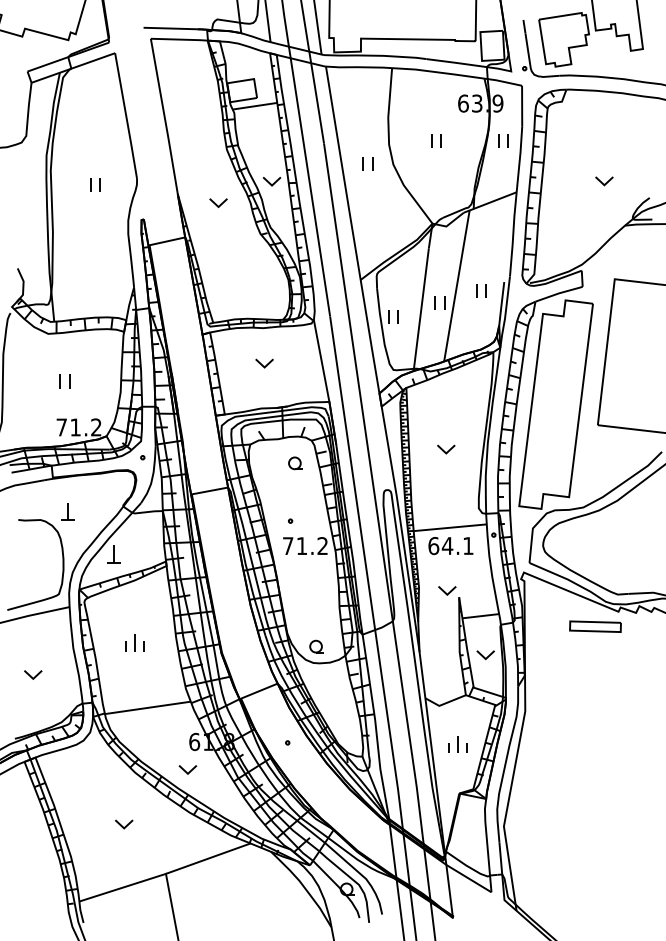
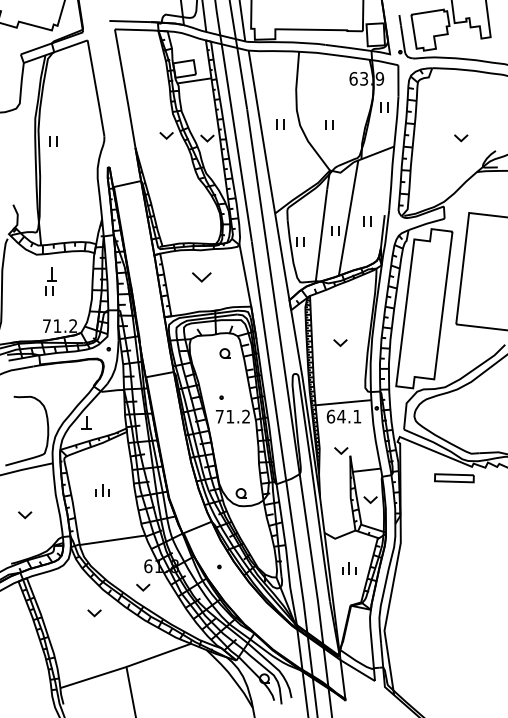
part: (436, 140) -> (329, 124), moved
part: (95, 184) -> (53, 140), moved
part: (218, 203) -> (166, 136), moved
part: (264, 363) -> (201, 277), size x1.4
part: (67, 511) -> (51, 274), moved
part: (124, 824) -> (94, 613), moved

